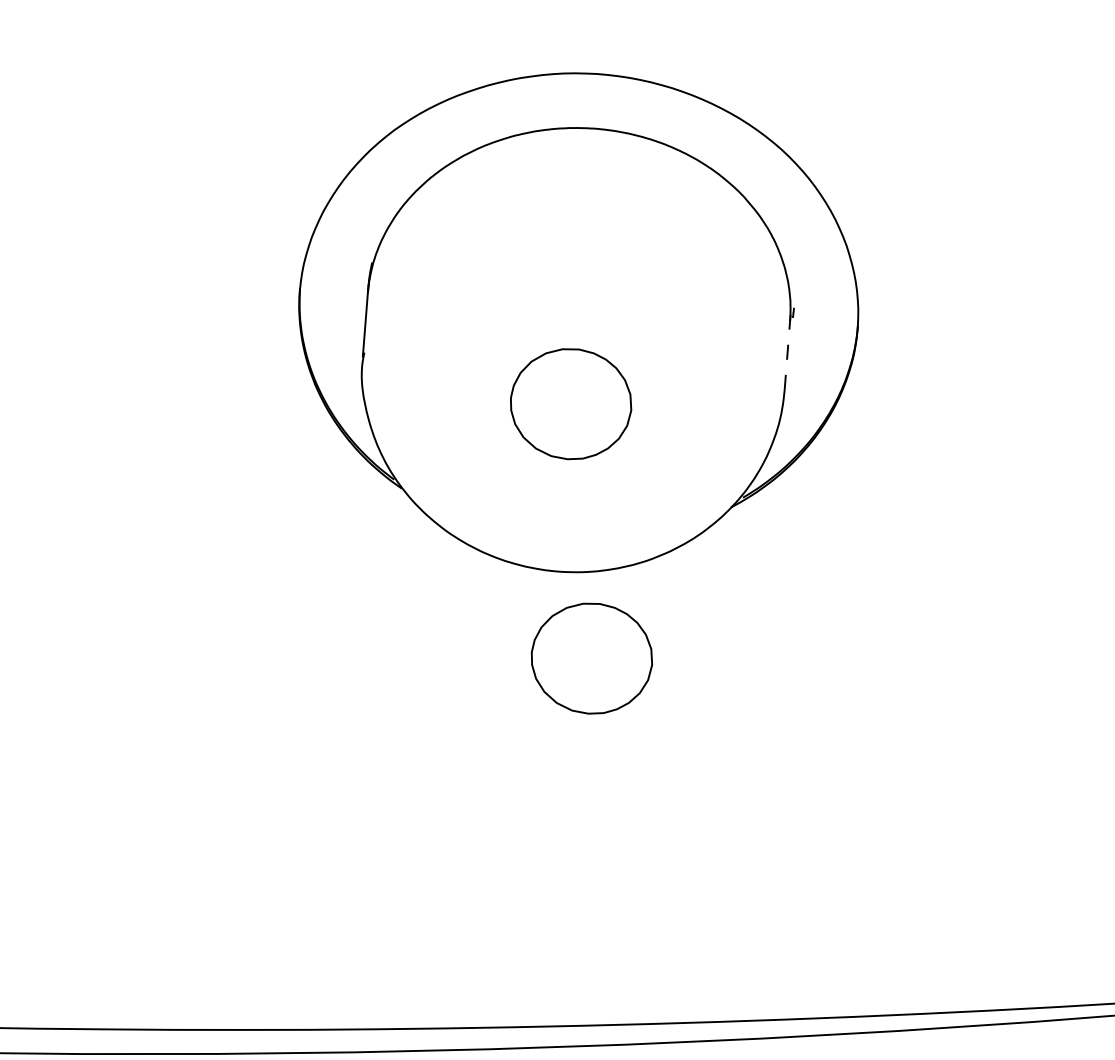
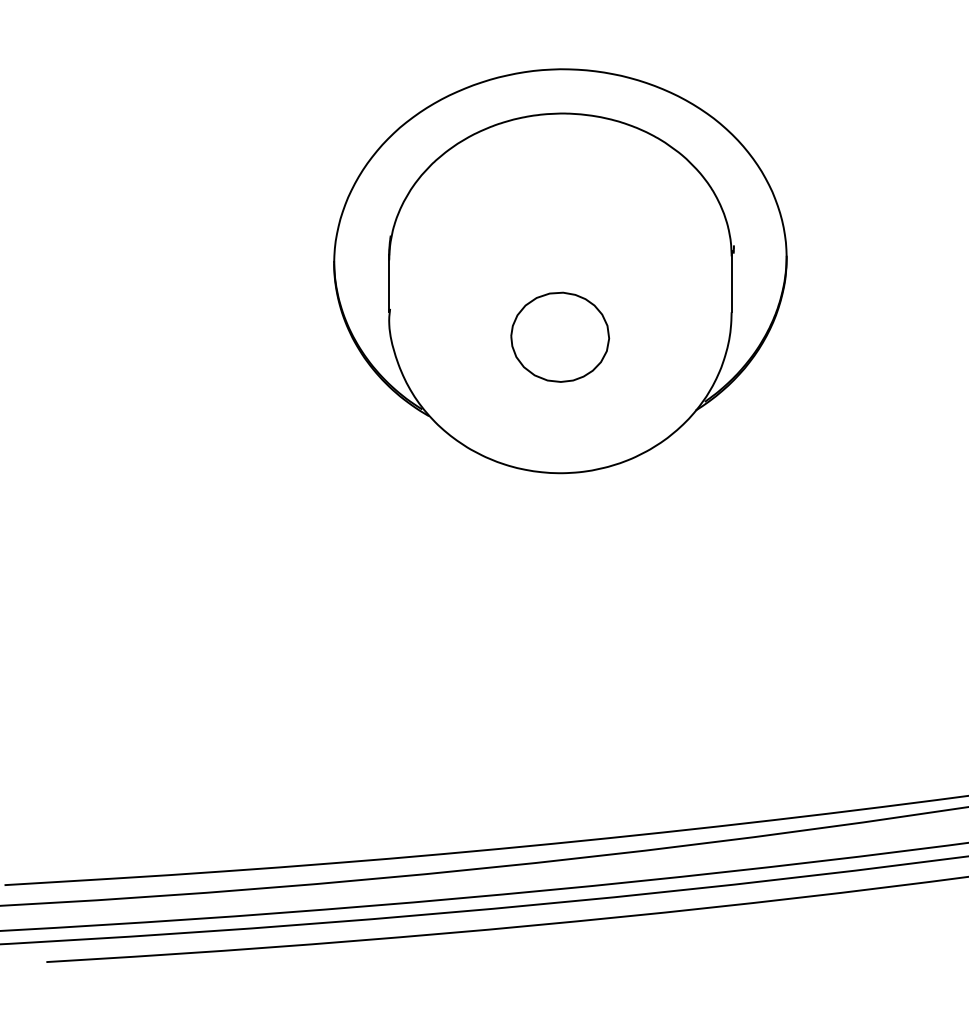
line: (787, 352) -> (731, 281), dashed -> solid
part: (592, 657) -> (593, 540), removed

